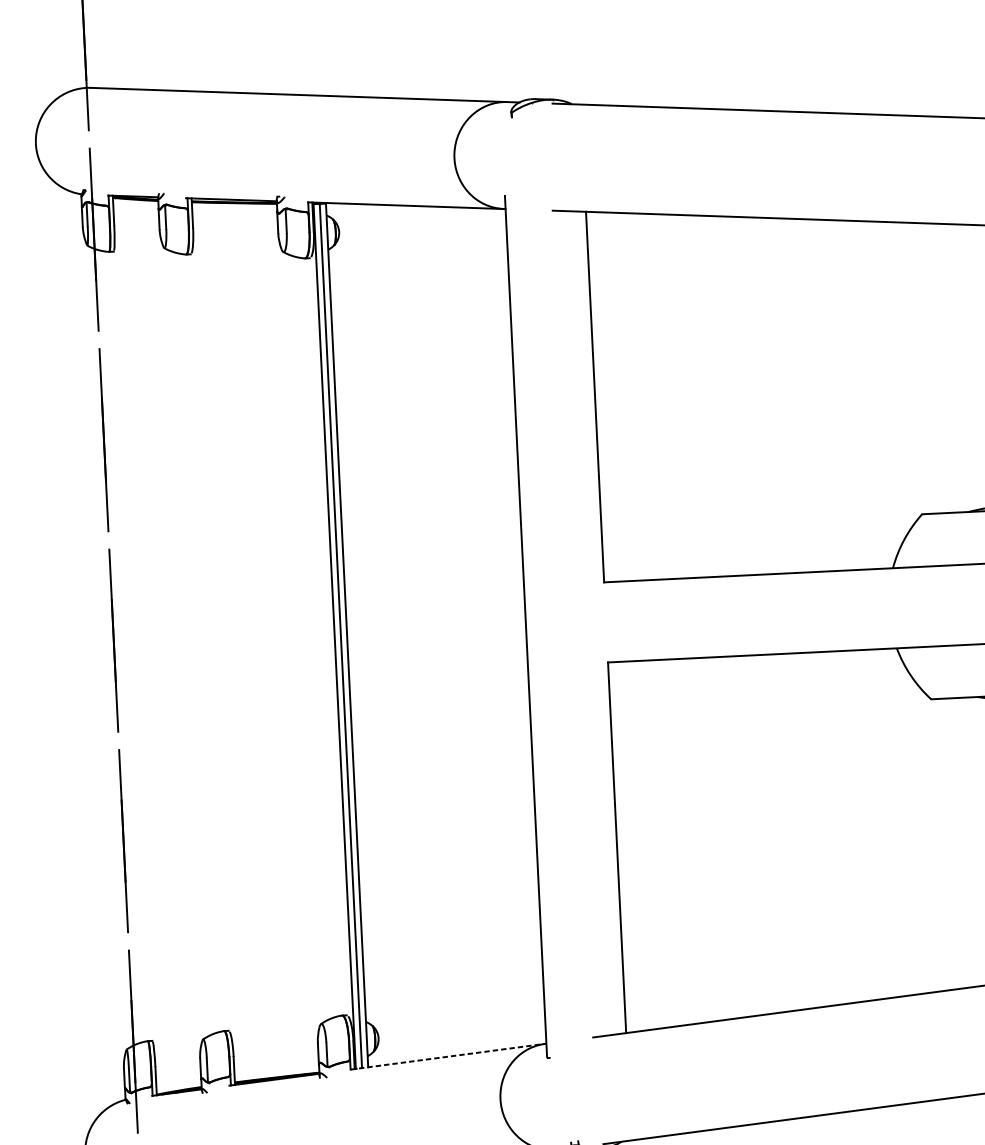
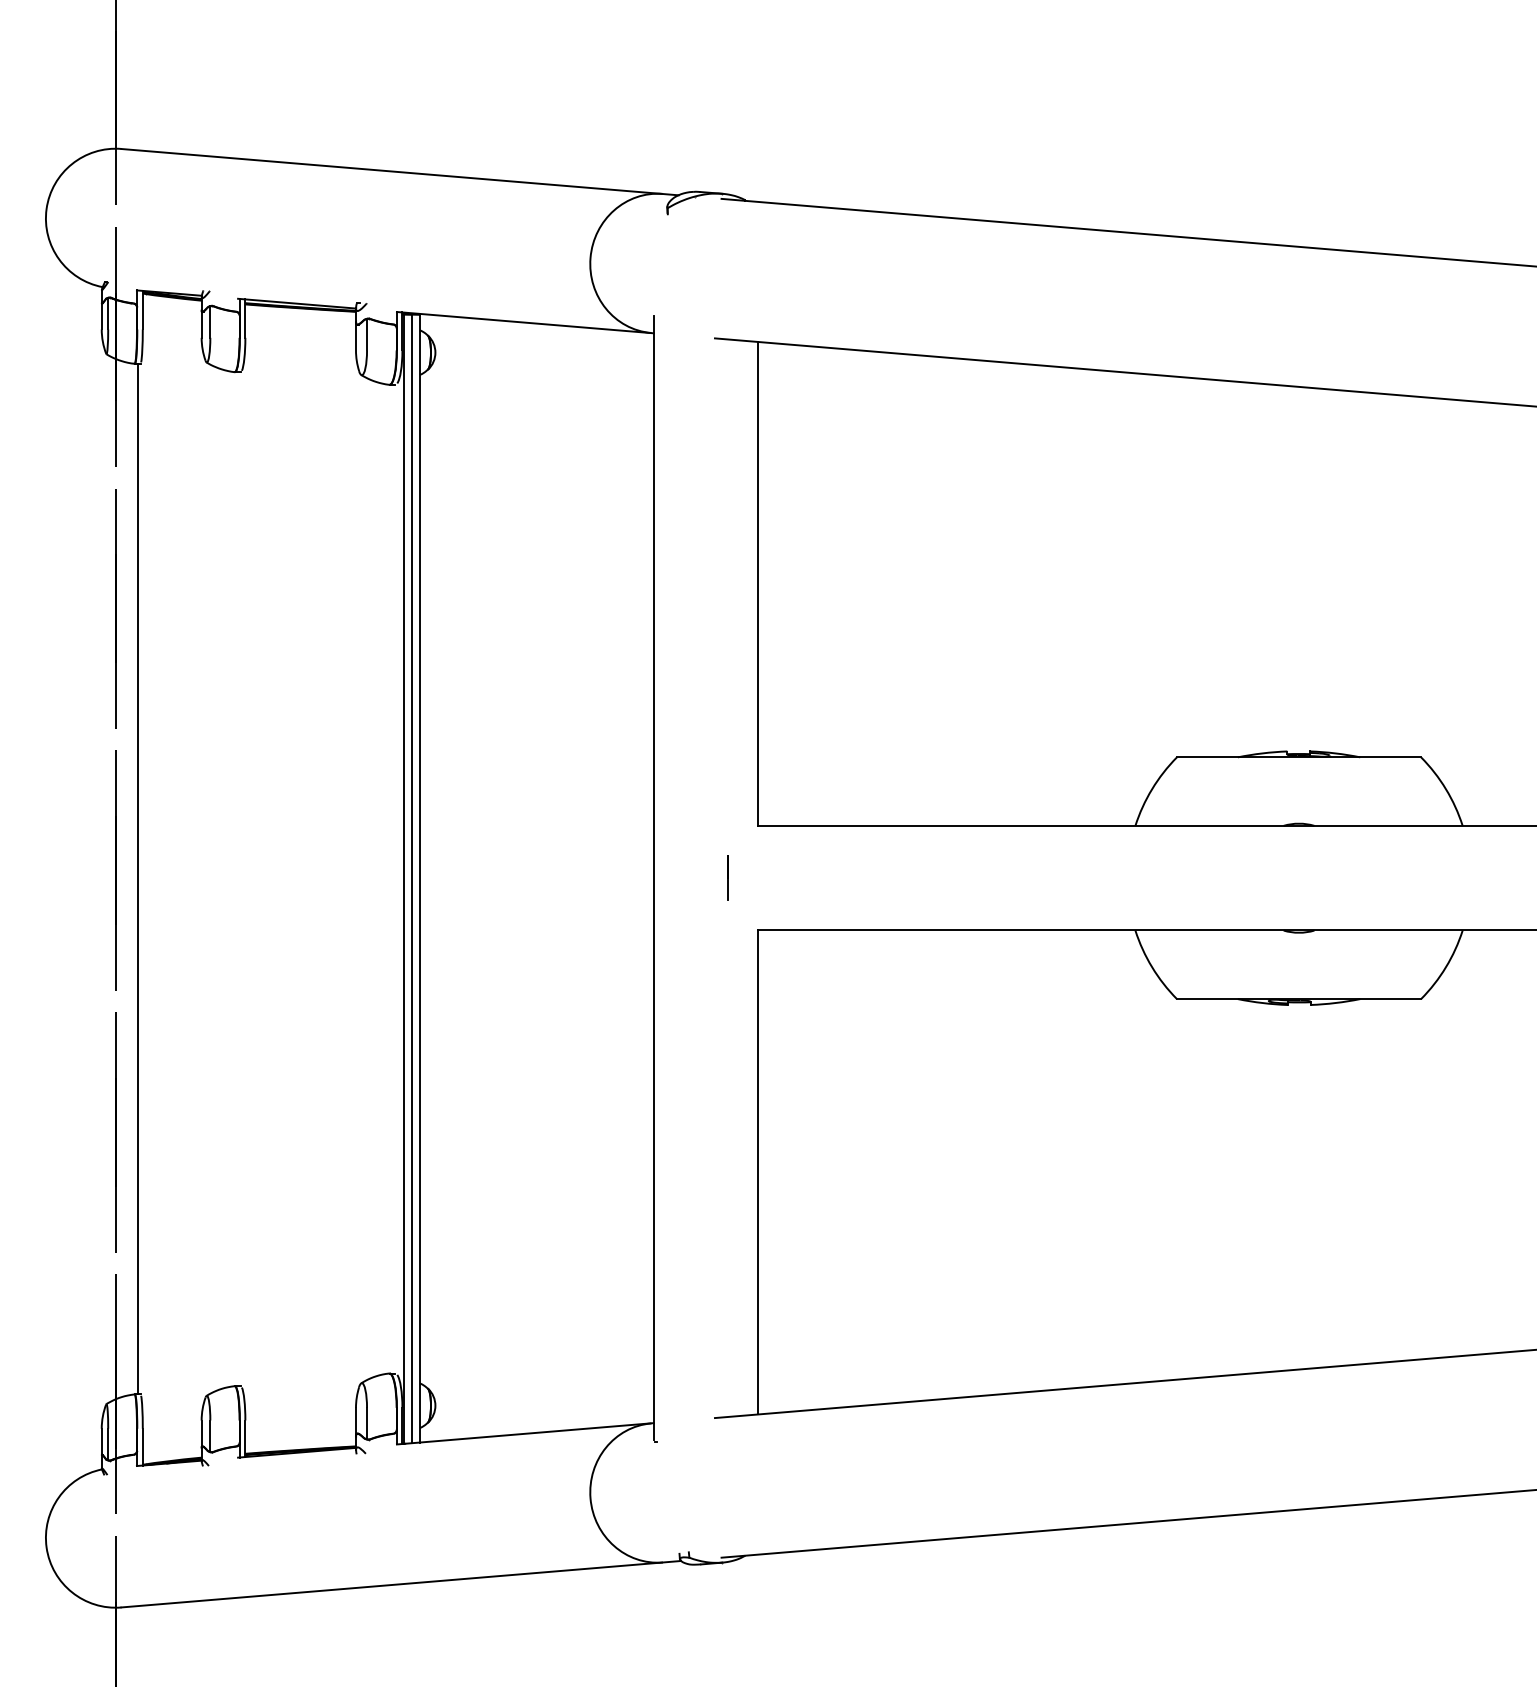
line: (582, 623) -> (727, 877), added
line: (130, 645) -> (137, 878), added
line: (448, 1056) -> (525, 1433), dashed -> solid

